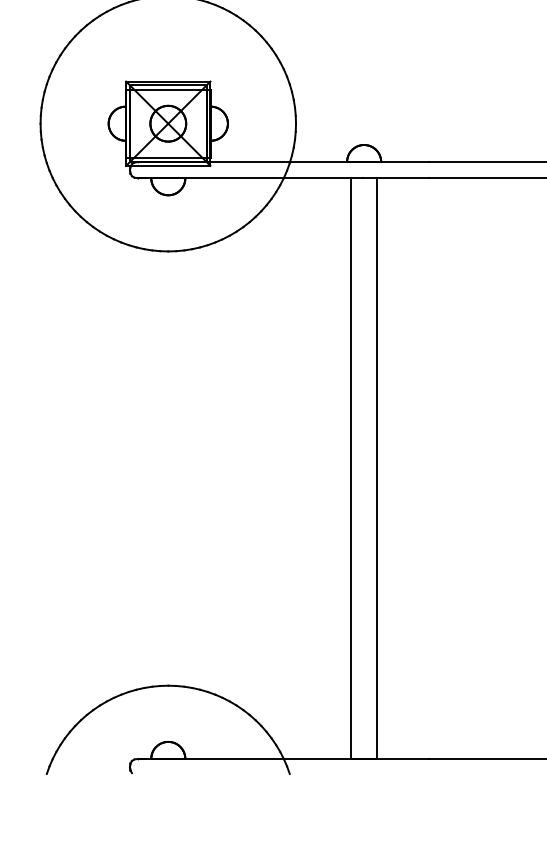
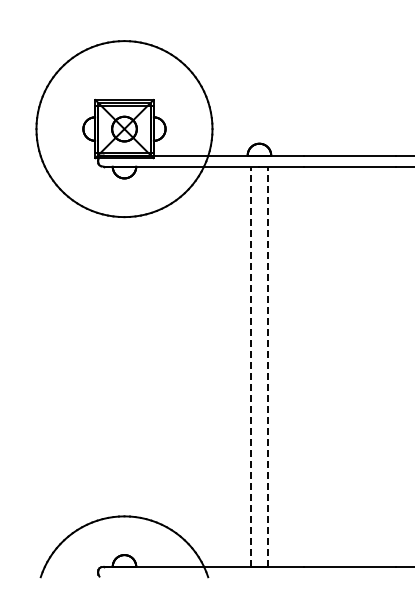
line: (351, 468) -> (250, 366), solid -> dashed
line: (377, 468) -> (268, 366), solid -> dashed

